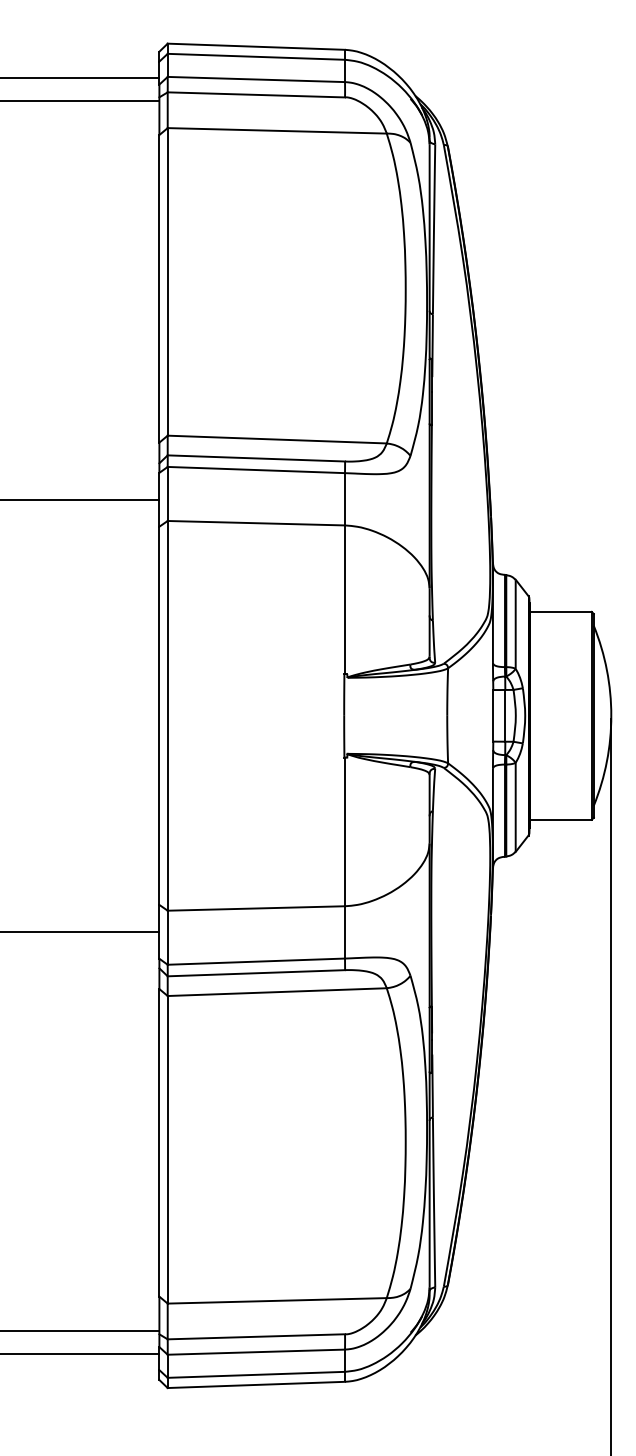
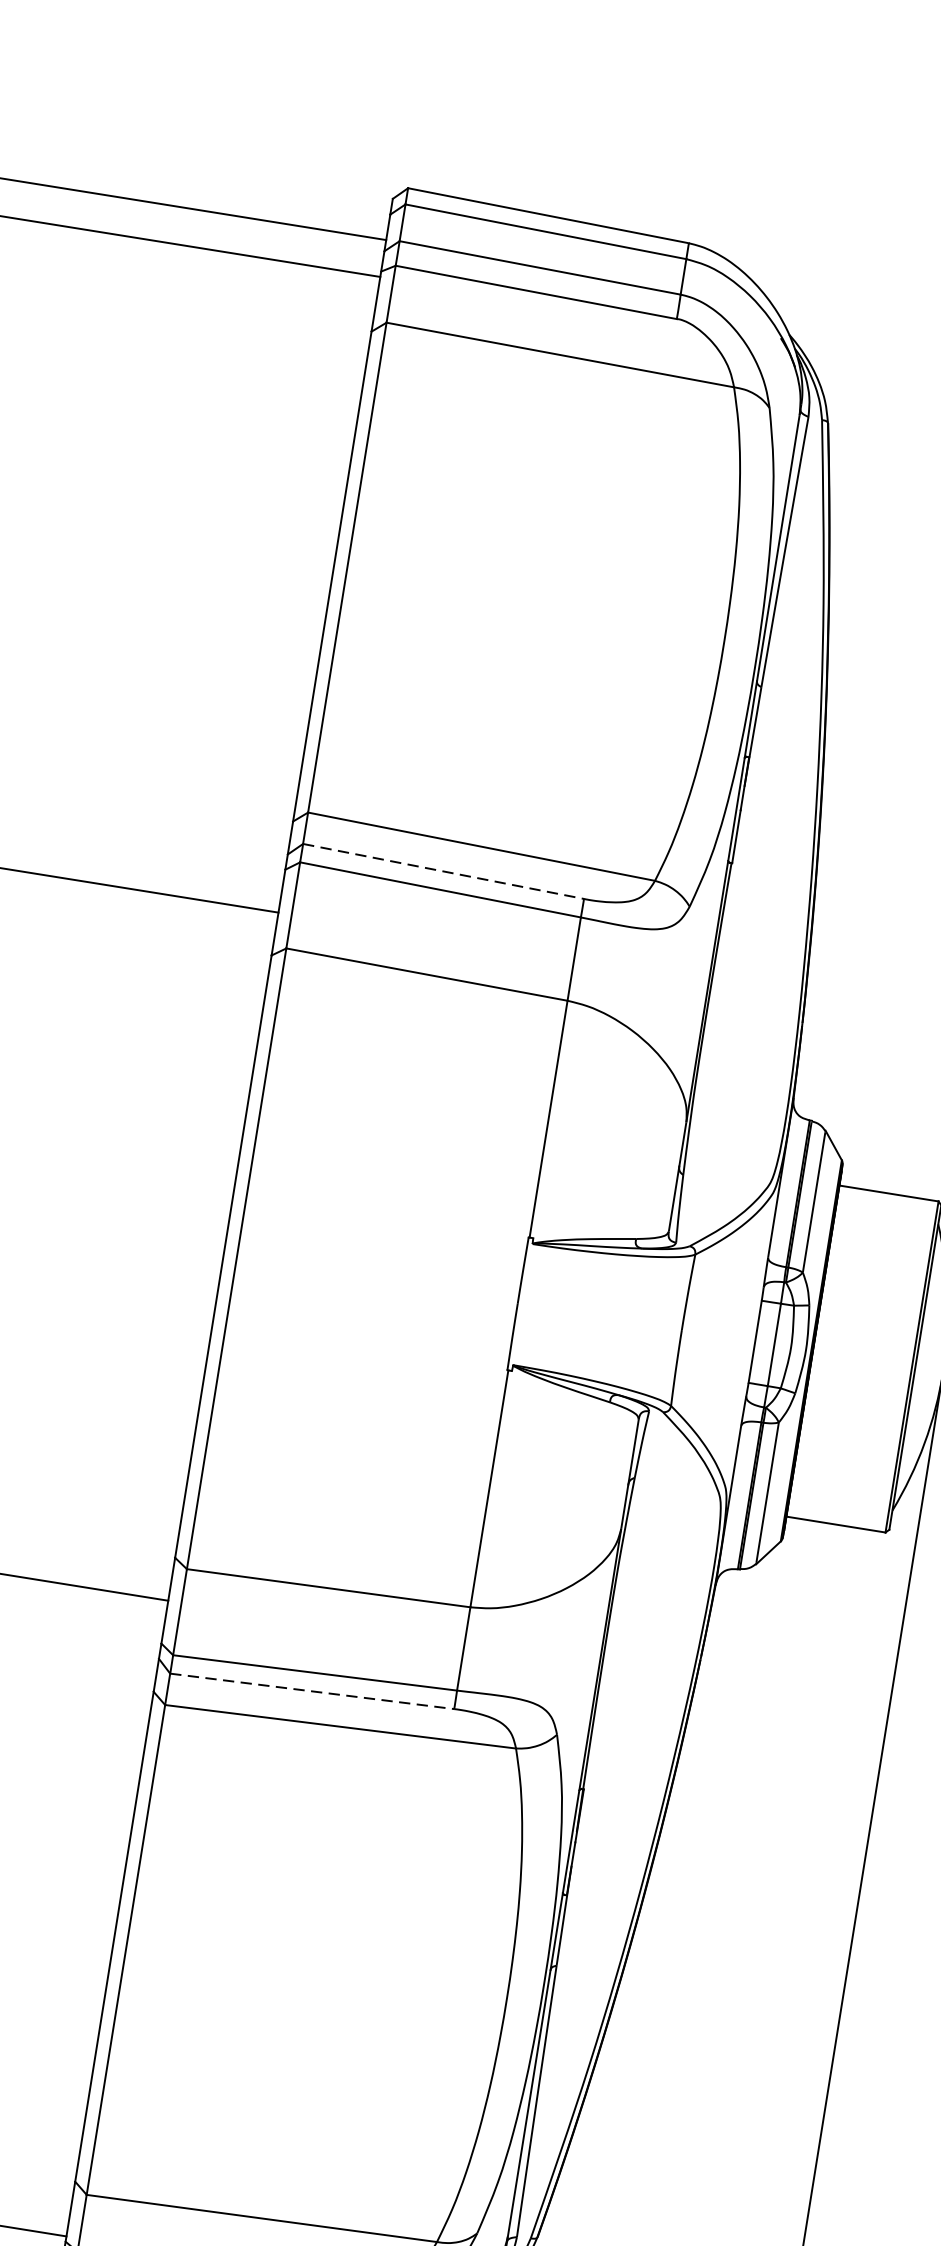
line: (256, 458) -> (443, 871), solid -> dashed
line: (256, 973) -> (312, 1691), solid -> dashed

